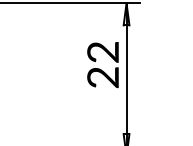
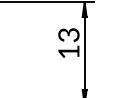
text: (102, 64) -> (68, 43), 22 -> 13

